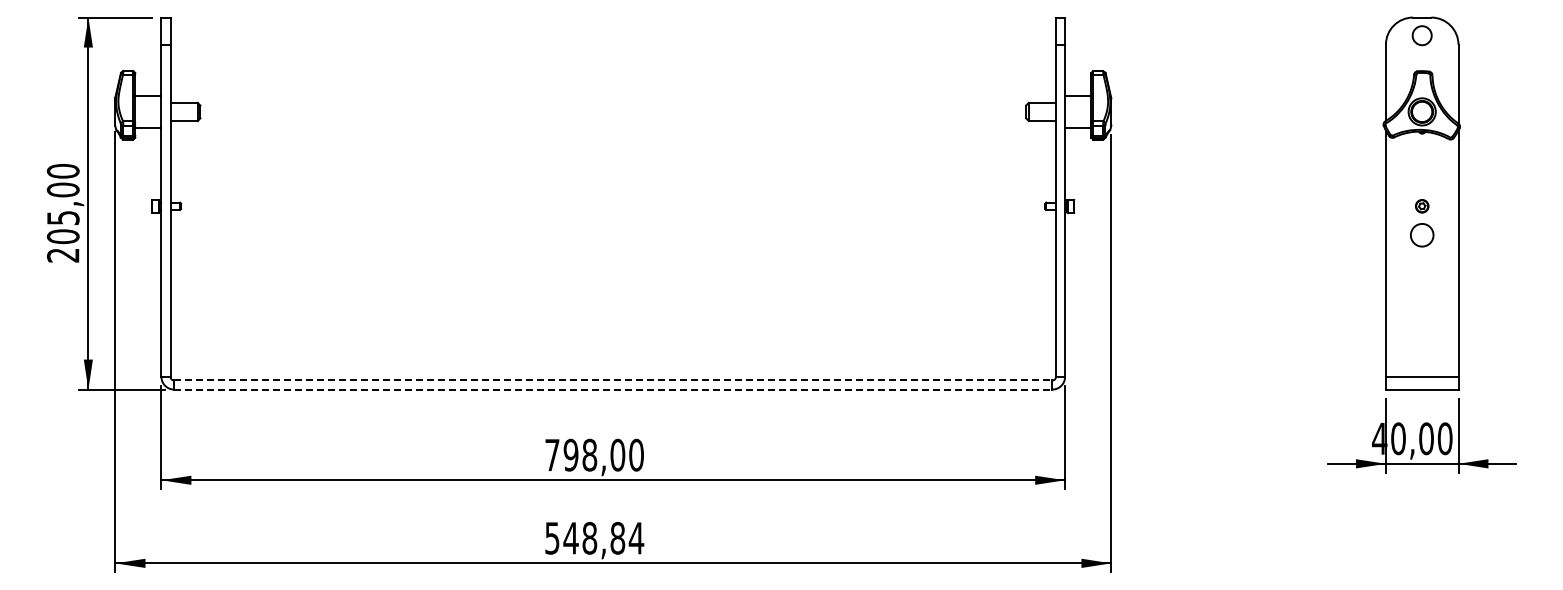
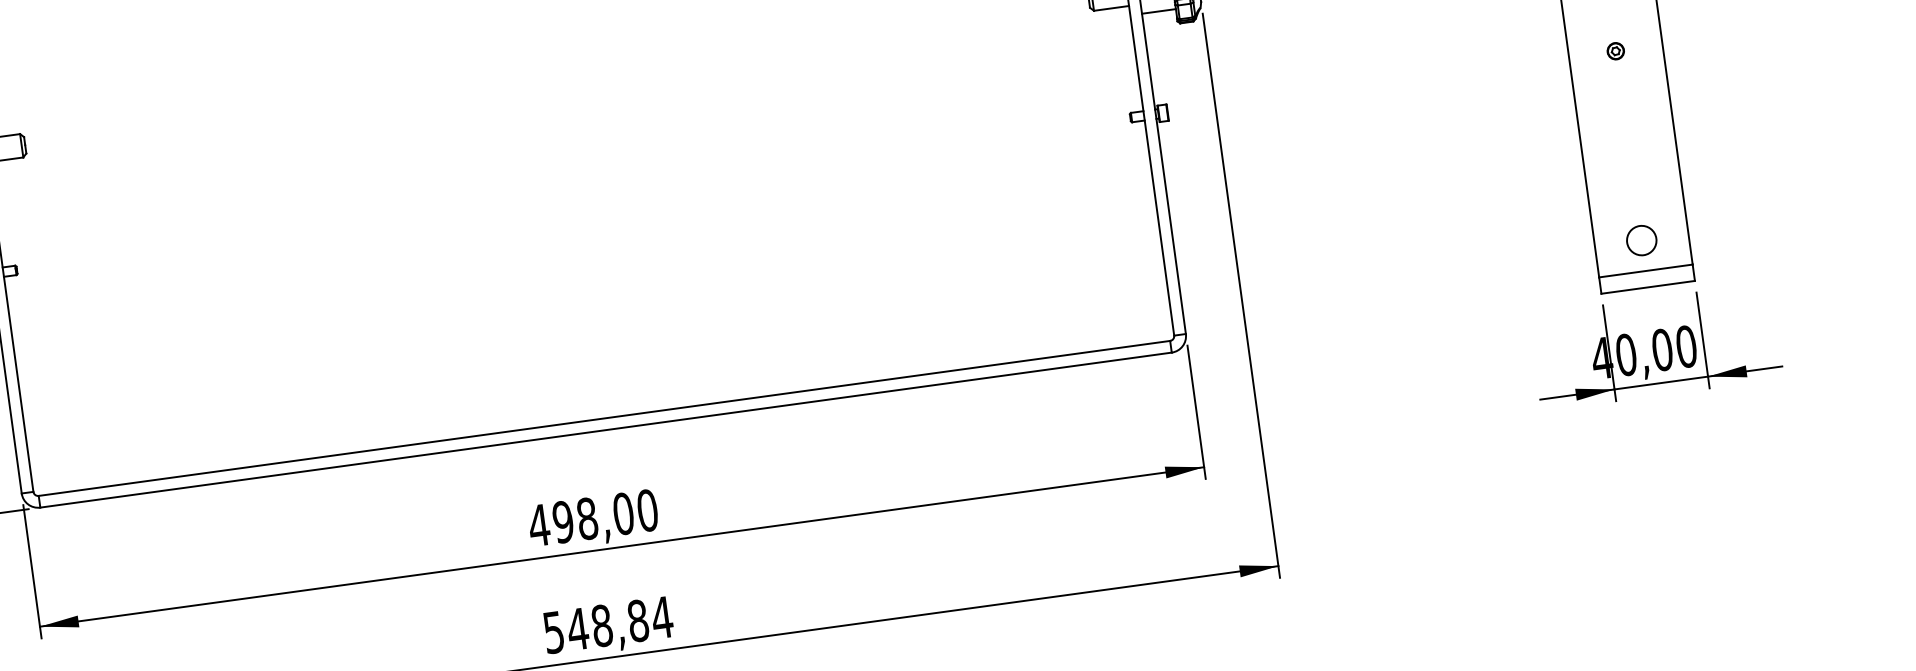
circle: (1422, 235) -> (1642, 240), moved
line: (613, 380) -> (604, 418), dashed -> solid
line: (613, 389) -> (606, 430), dashed -> solid
text: (552, 454) -> (539, 524), 798,00 -> 498,00

